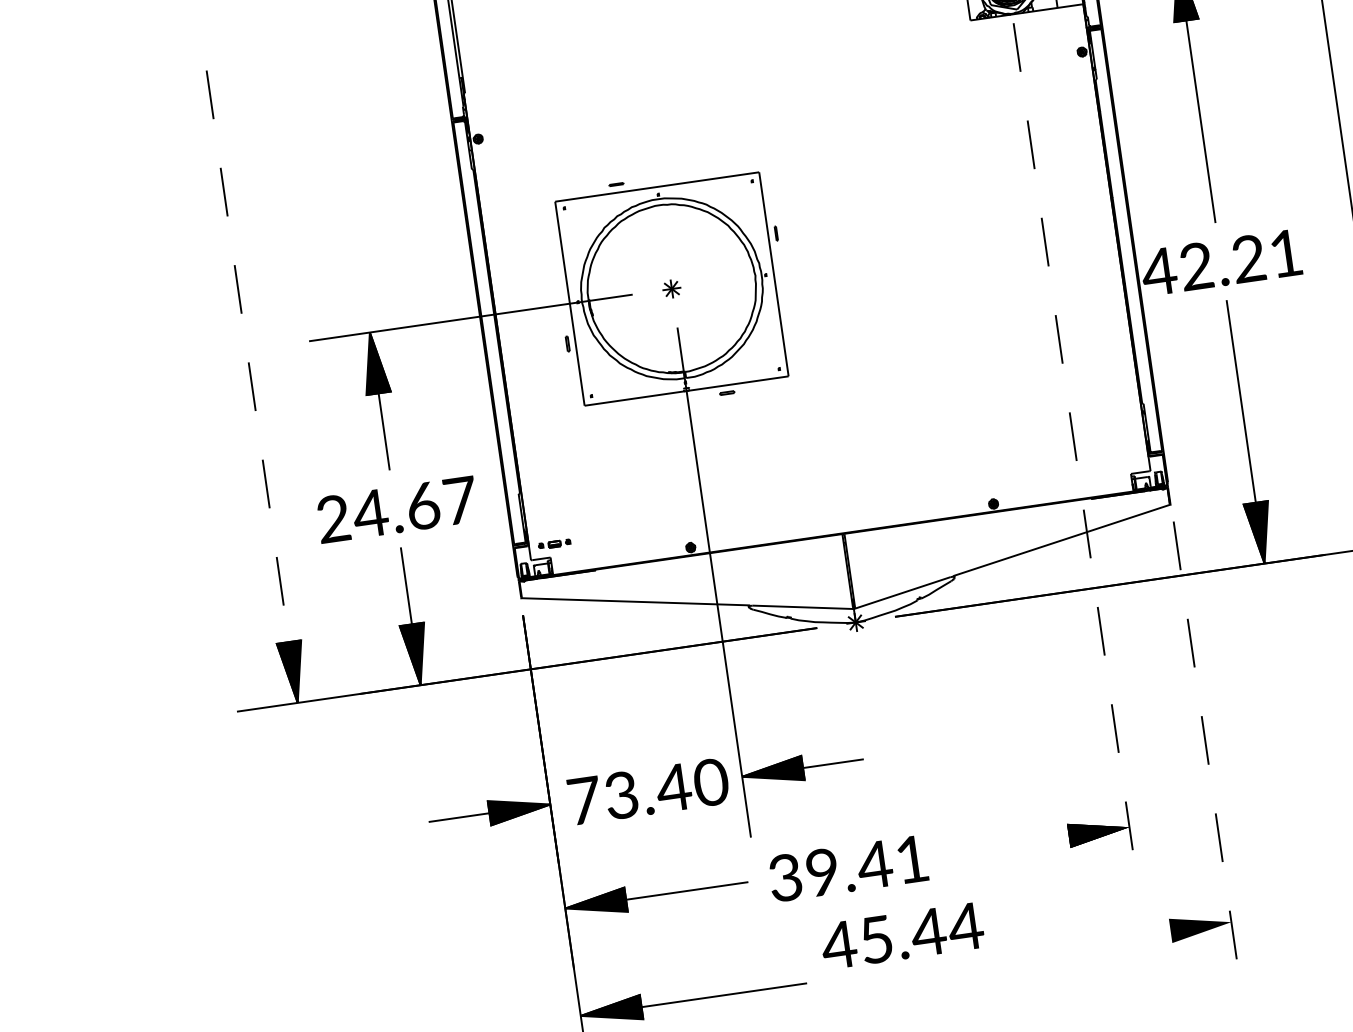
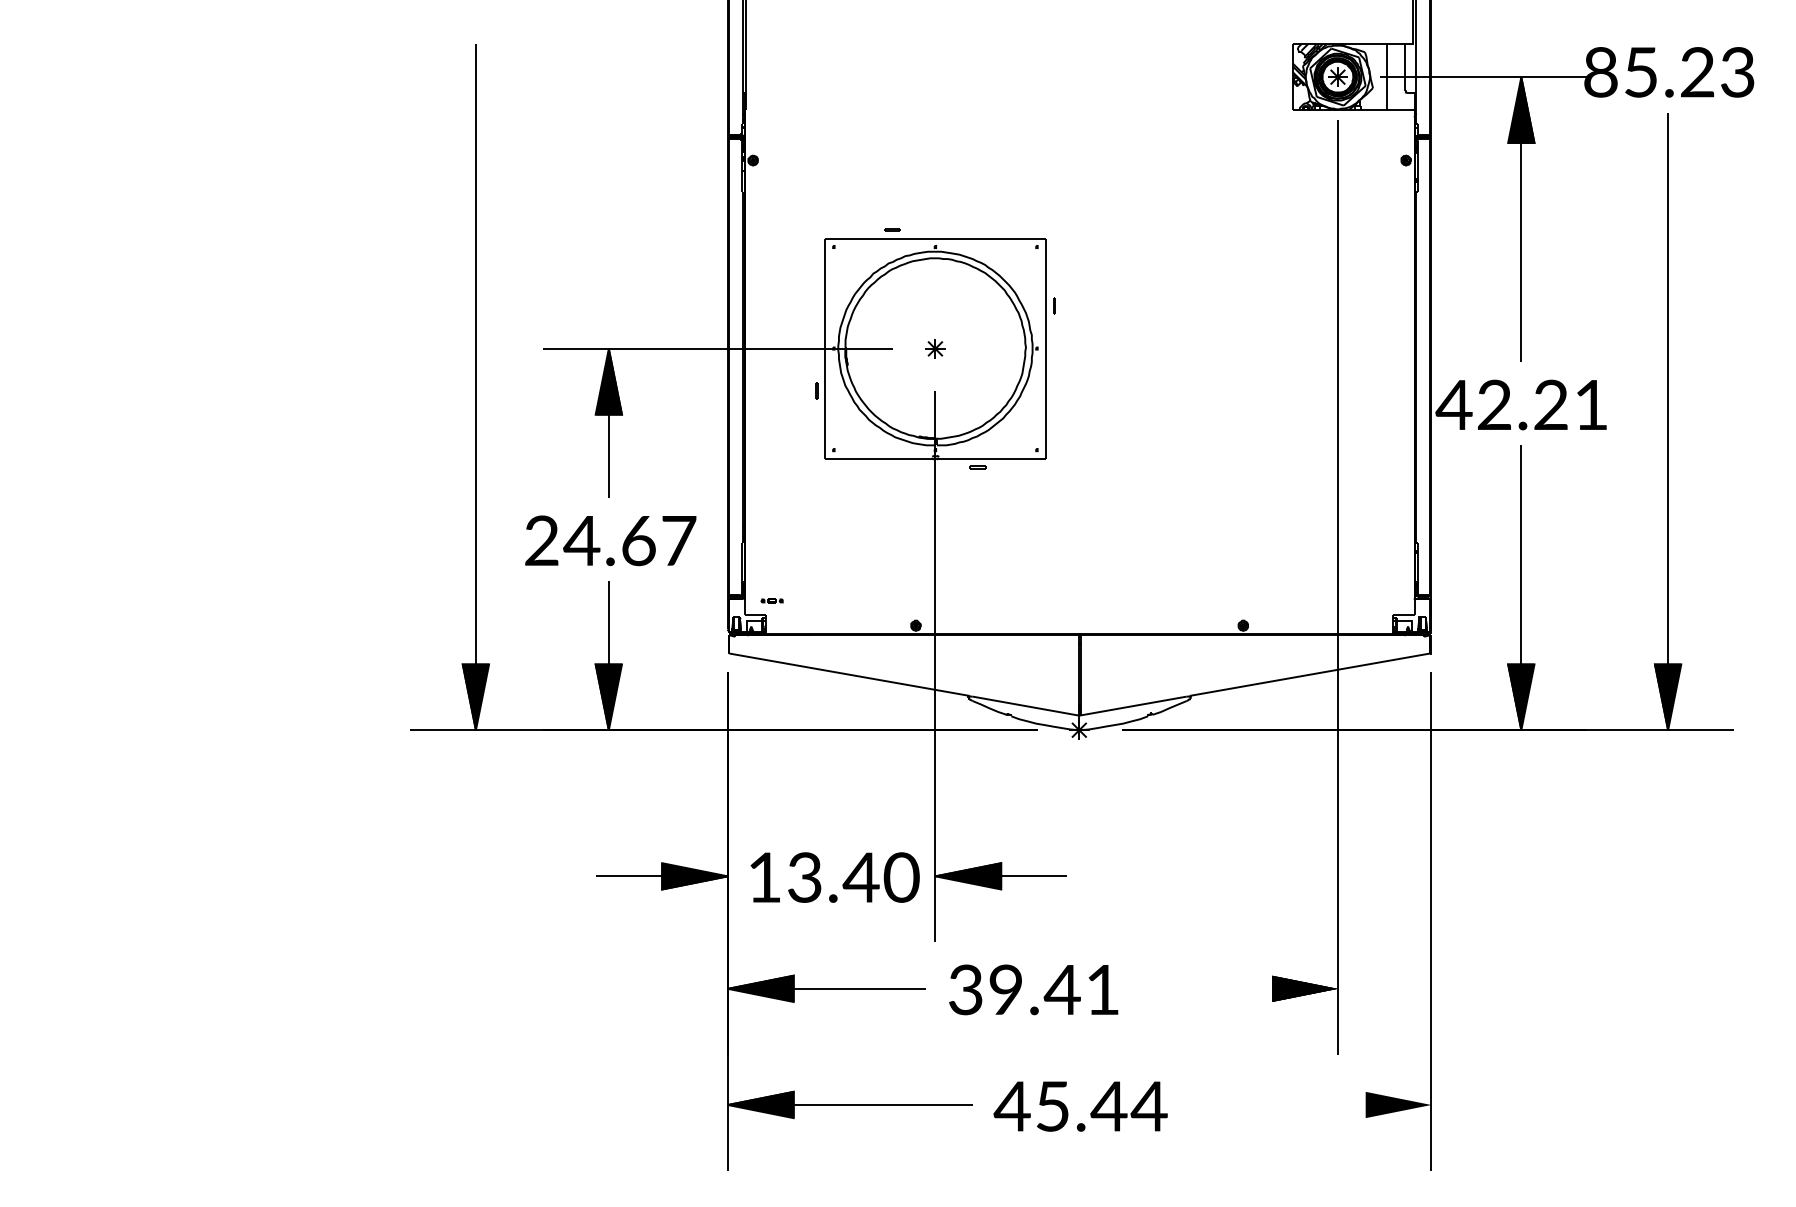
line: (251, 386) -> (475, 387), dashed -> solid
line: (1075, 456) -> (1337, 587), dashed -> solid
part: (553, 543) -> (771, 600), size x0.62
line: (1207, 752) -> (1431, 921), dashed -> solid
text: (585, 800) -> (765, 877), 73.40 -> 13.40
text: (902, 936) -> (1080, 1106), moved

